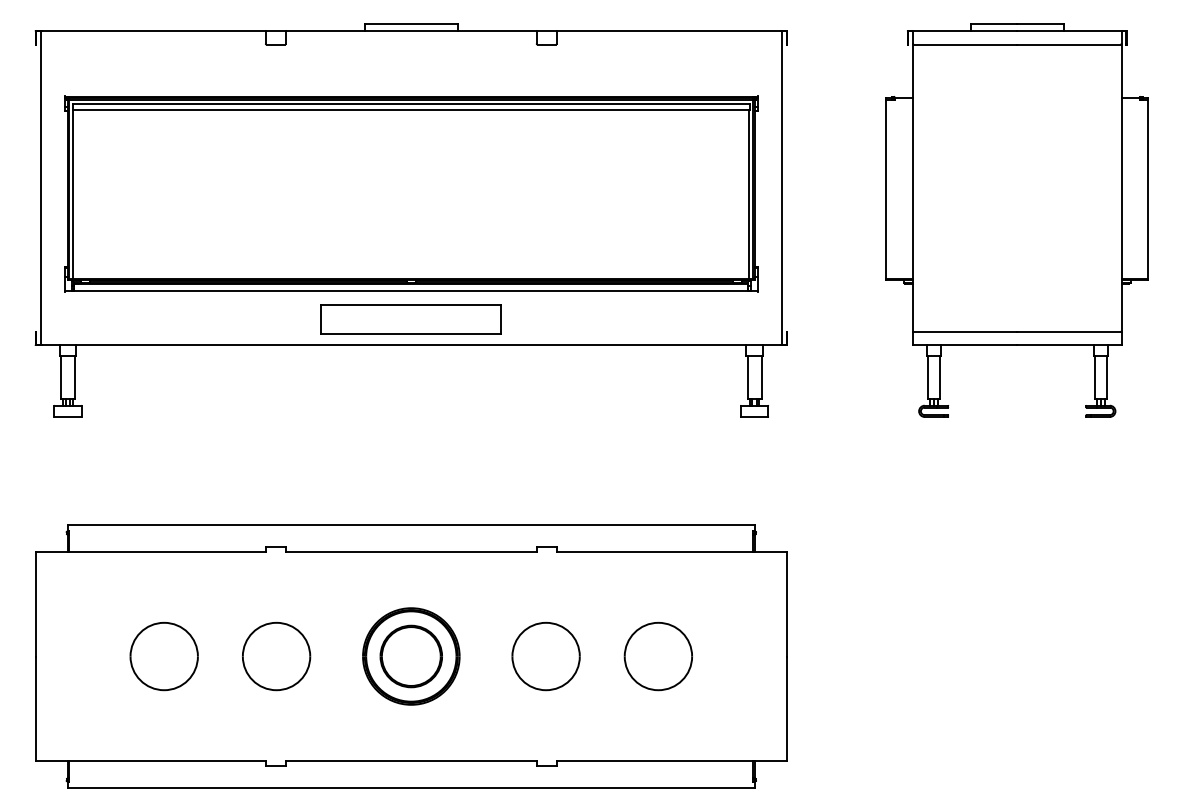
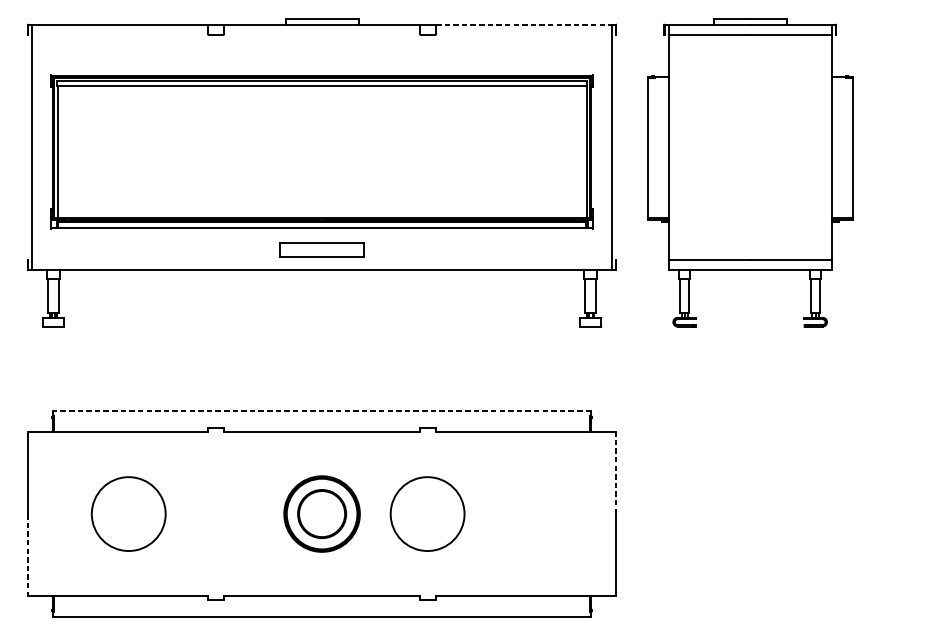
line: (671, 31) -> (525, 24), solid -> dashed
part: (1016, 220) -> (749, 172), moved
part: (410, 319) -> (321, 250), size x0.6
line: (411, 525) -> (322, 411), solid -> dashed
line: (787, 603) -> (616, 472), solid -> dashed
part: (163, 656) -> (128, 514), size x1.4
part: (276, 656) -> (216, 514), removed
part: (545, 656) -> (427, 514), size x1.4
part: (657, 656) -> (514, 514), removed
line: (35, 709) -> (27, 555), solid -> dashed

